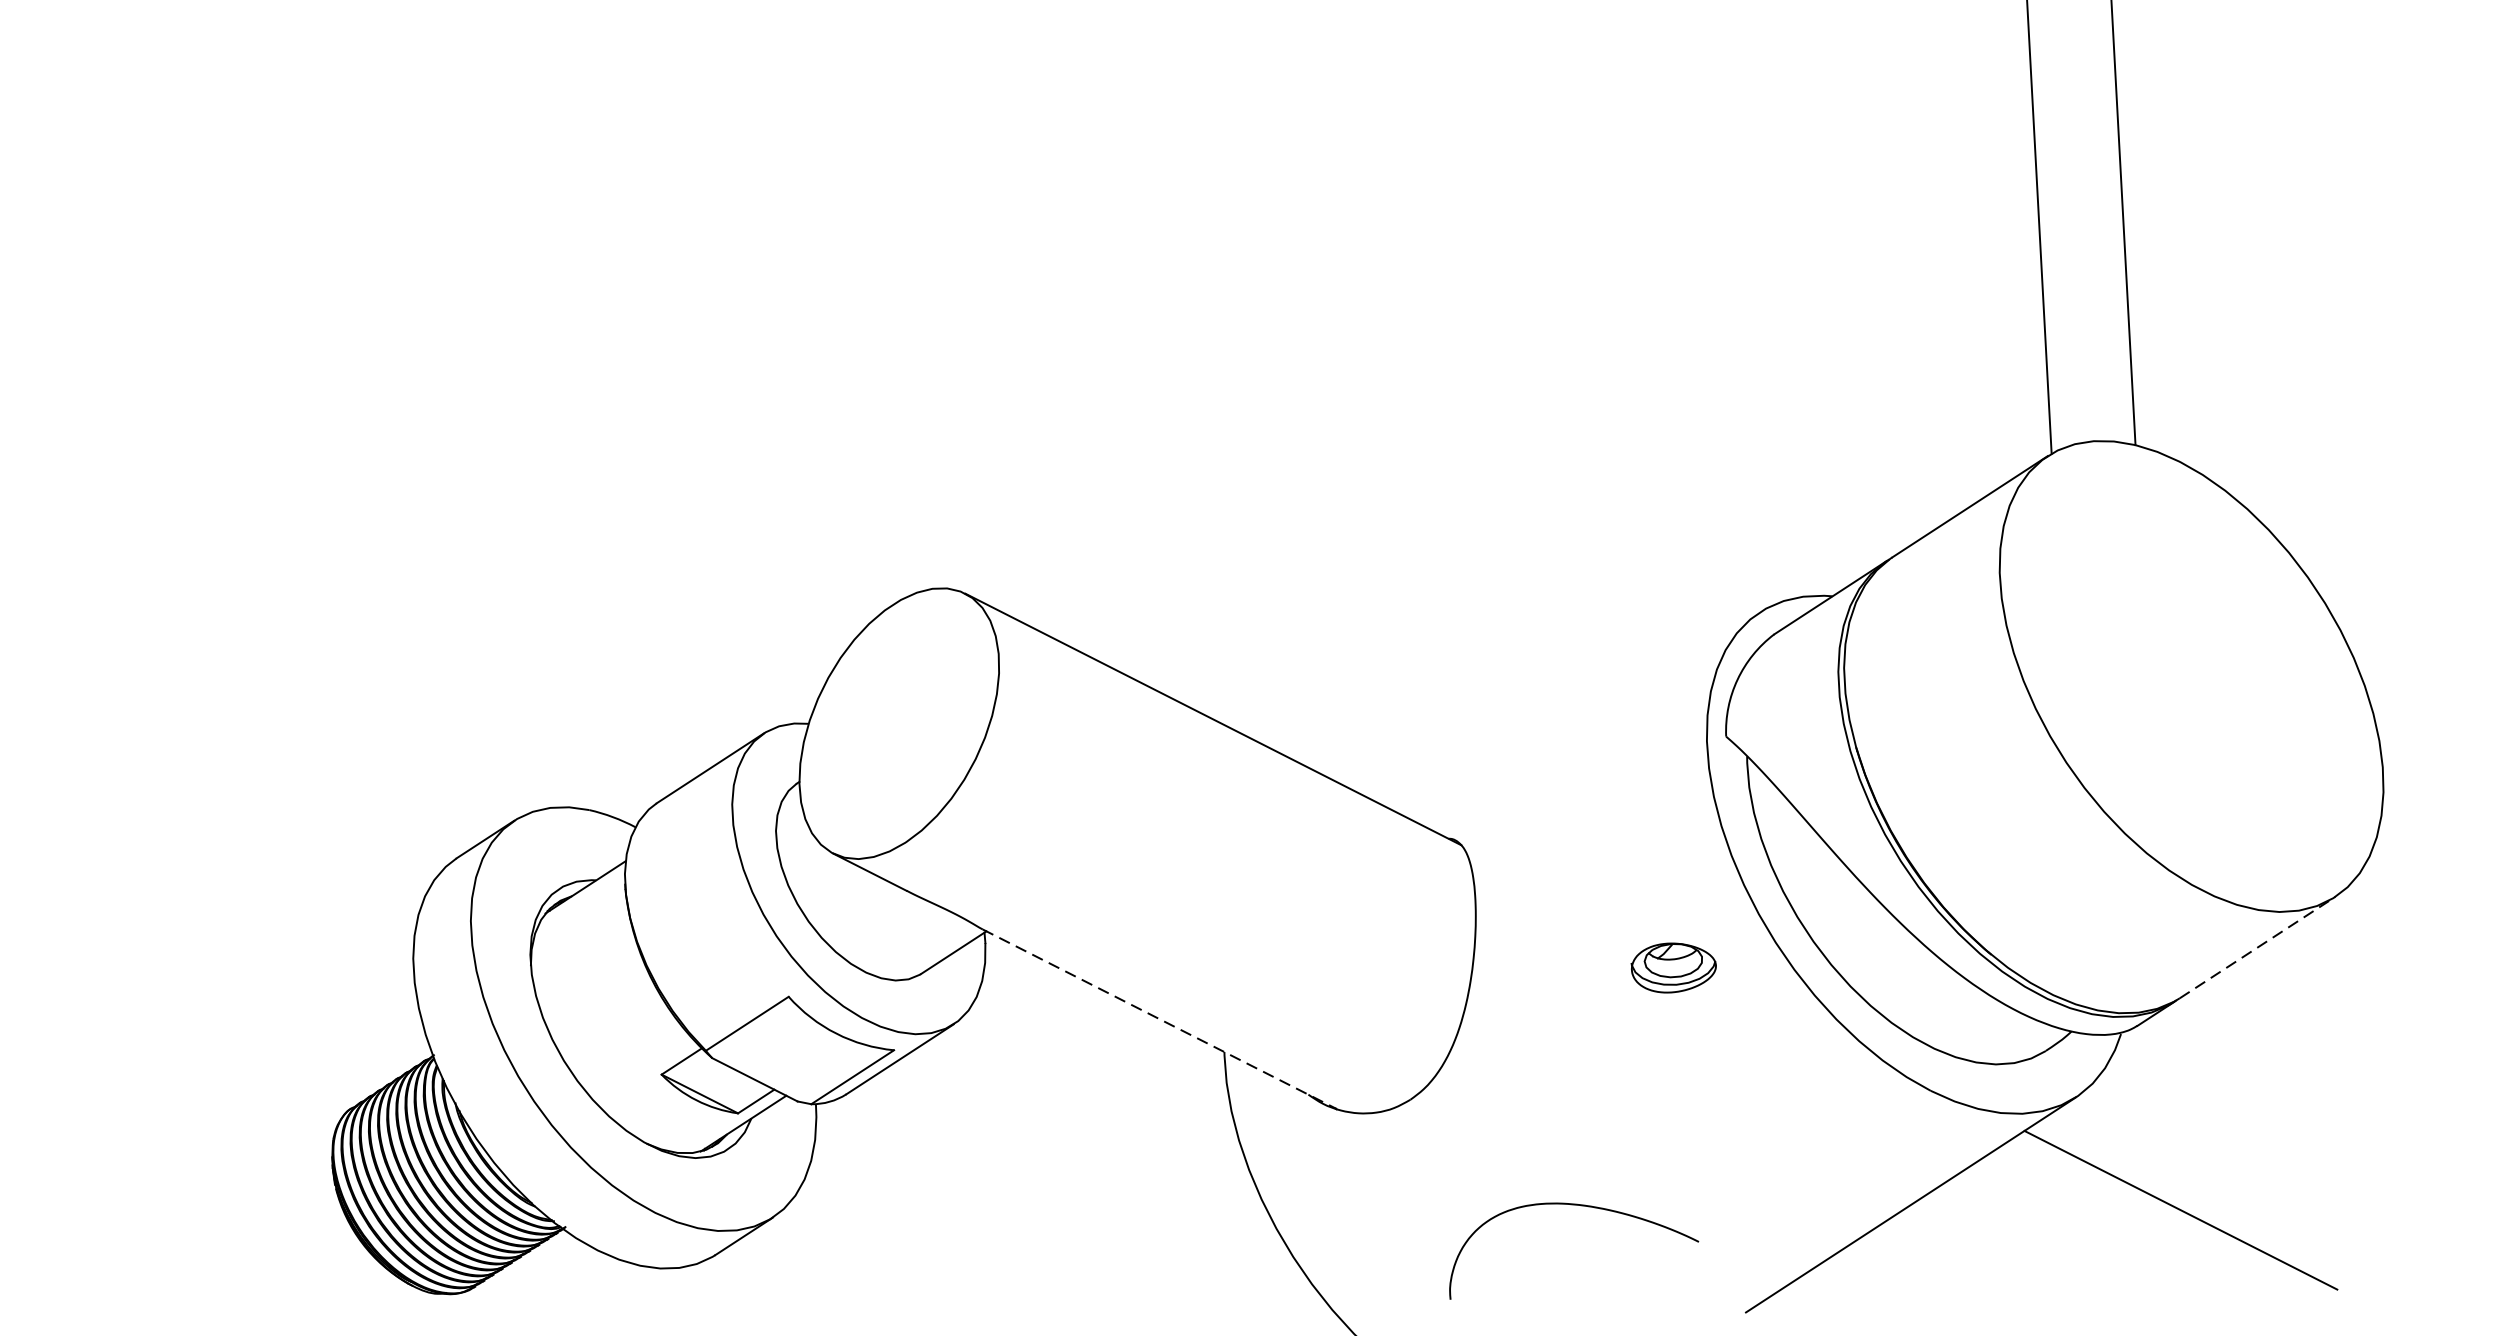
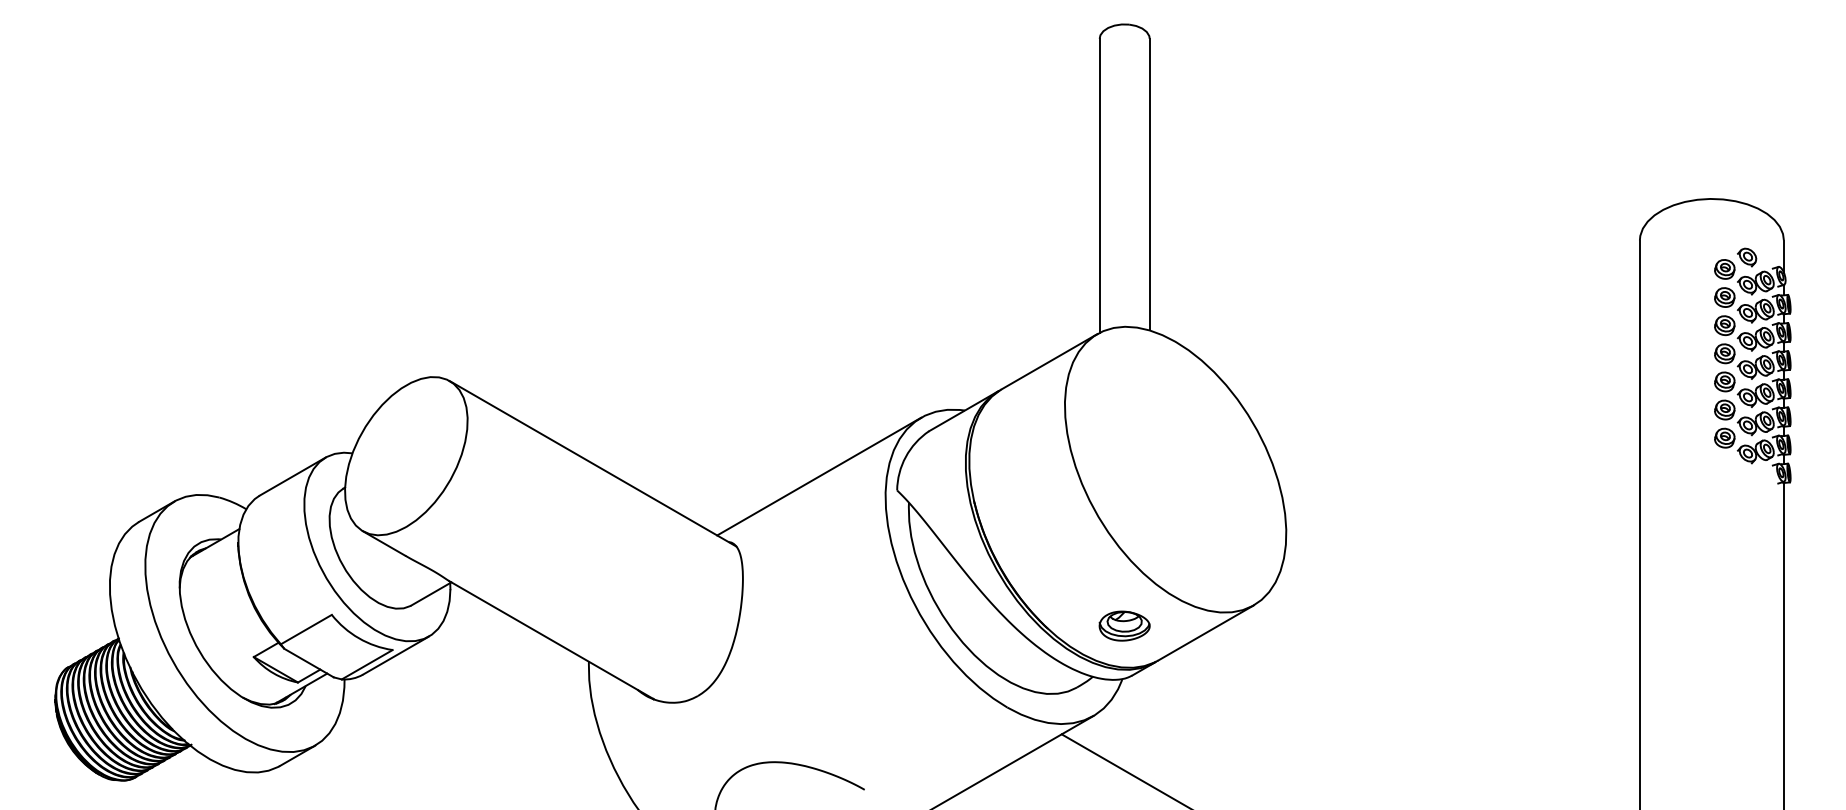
line: (1594, 720) -> (819, 476), added
line: (2258, 946) -> (1206, 632), dashed -> solid
part: (1673, 966) -> (1124, 625), moved
line: (1159, 1019) -> (551, 640), dashed -> solid

